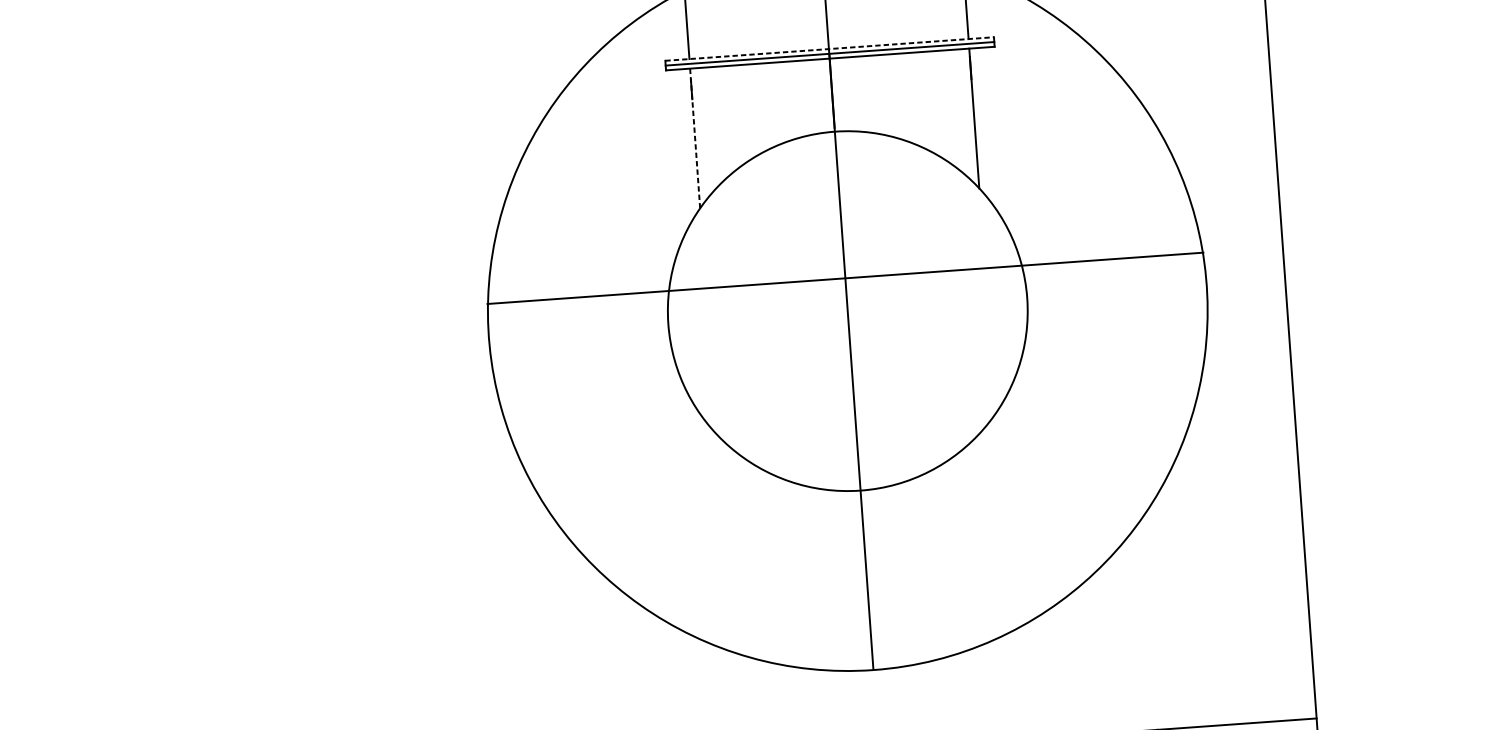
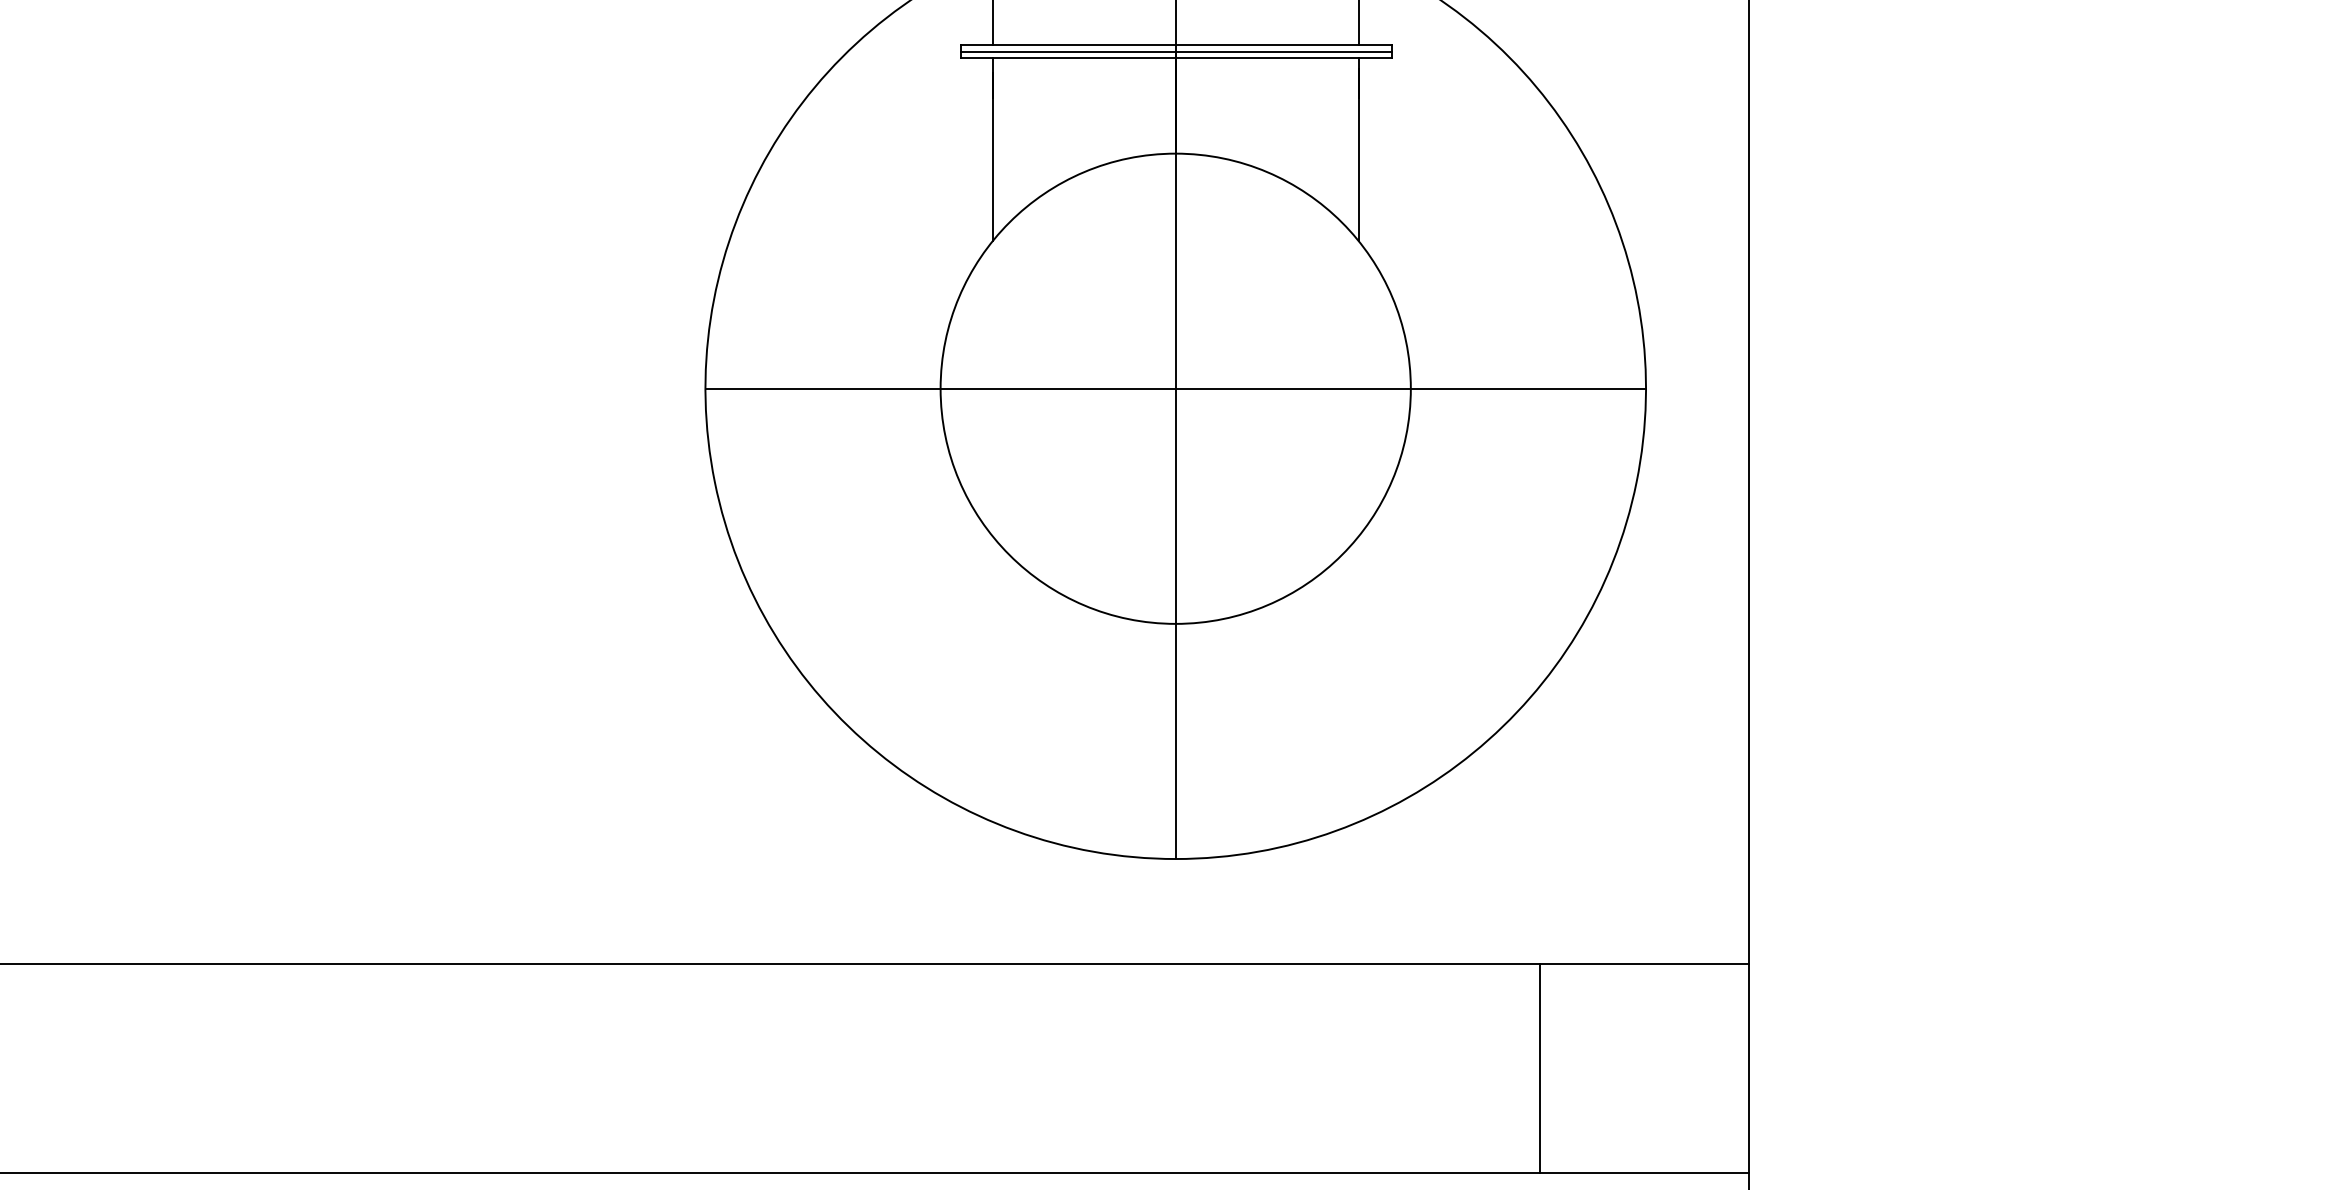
line: (830, 49) -> (1177, 45), dashed -> solid
line: (694, 138) -> (992, 149), dashed -> solid
line: (845, 278) -> (1175, 388), moved

